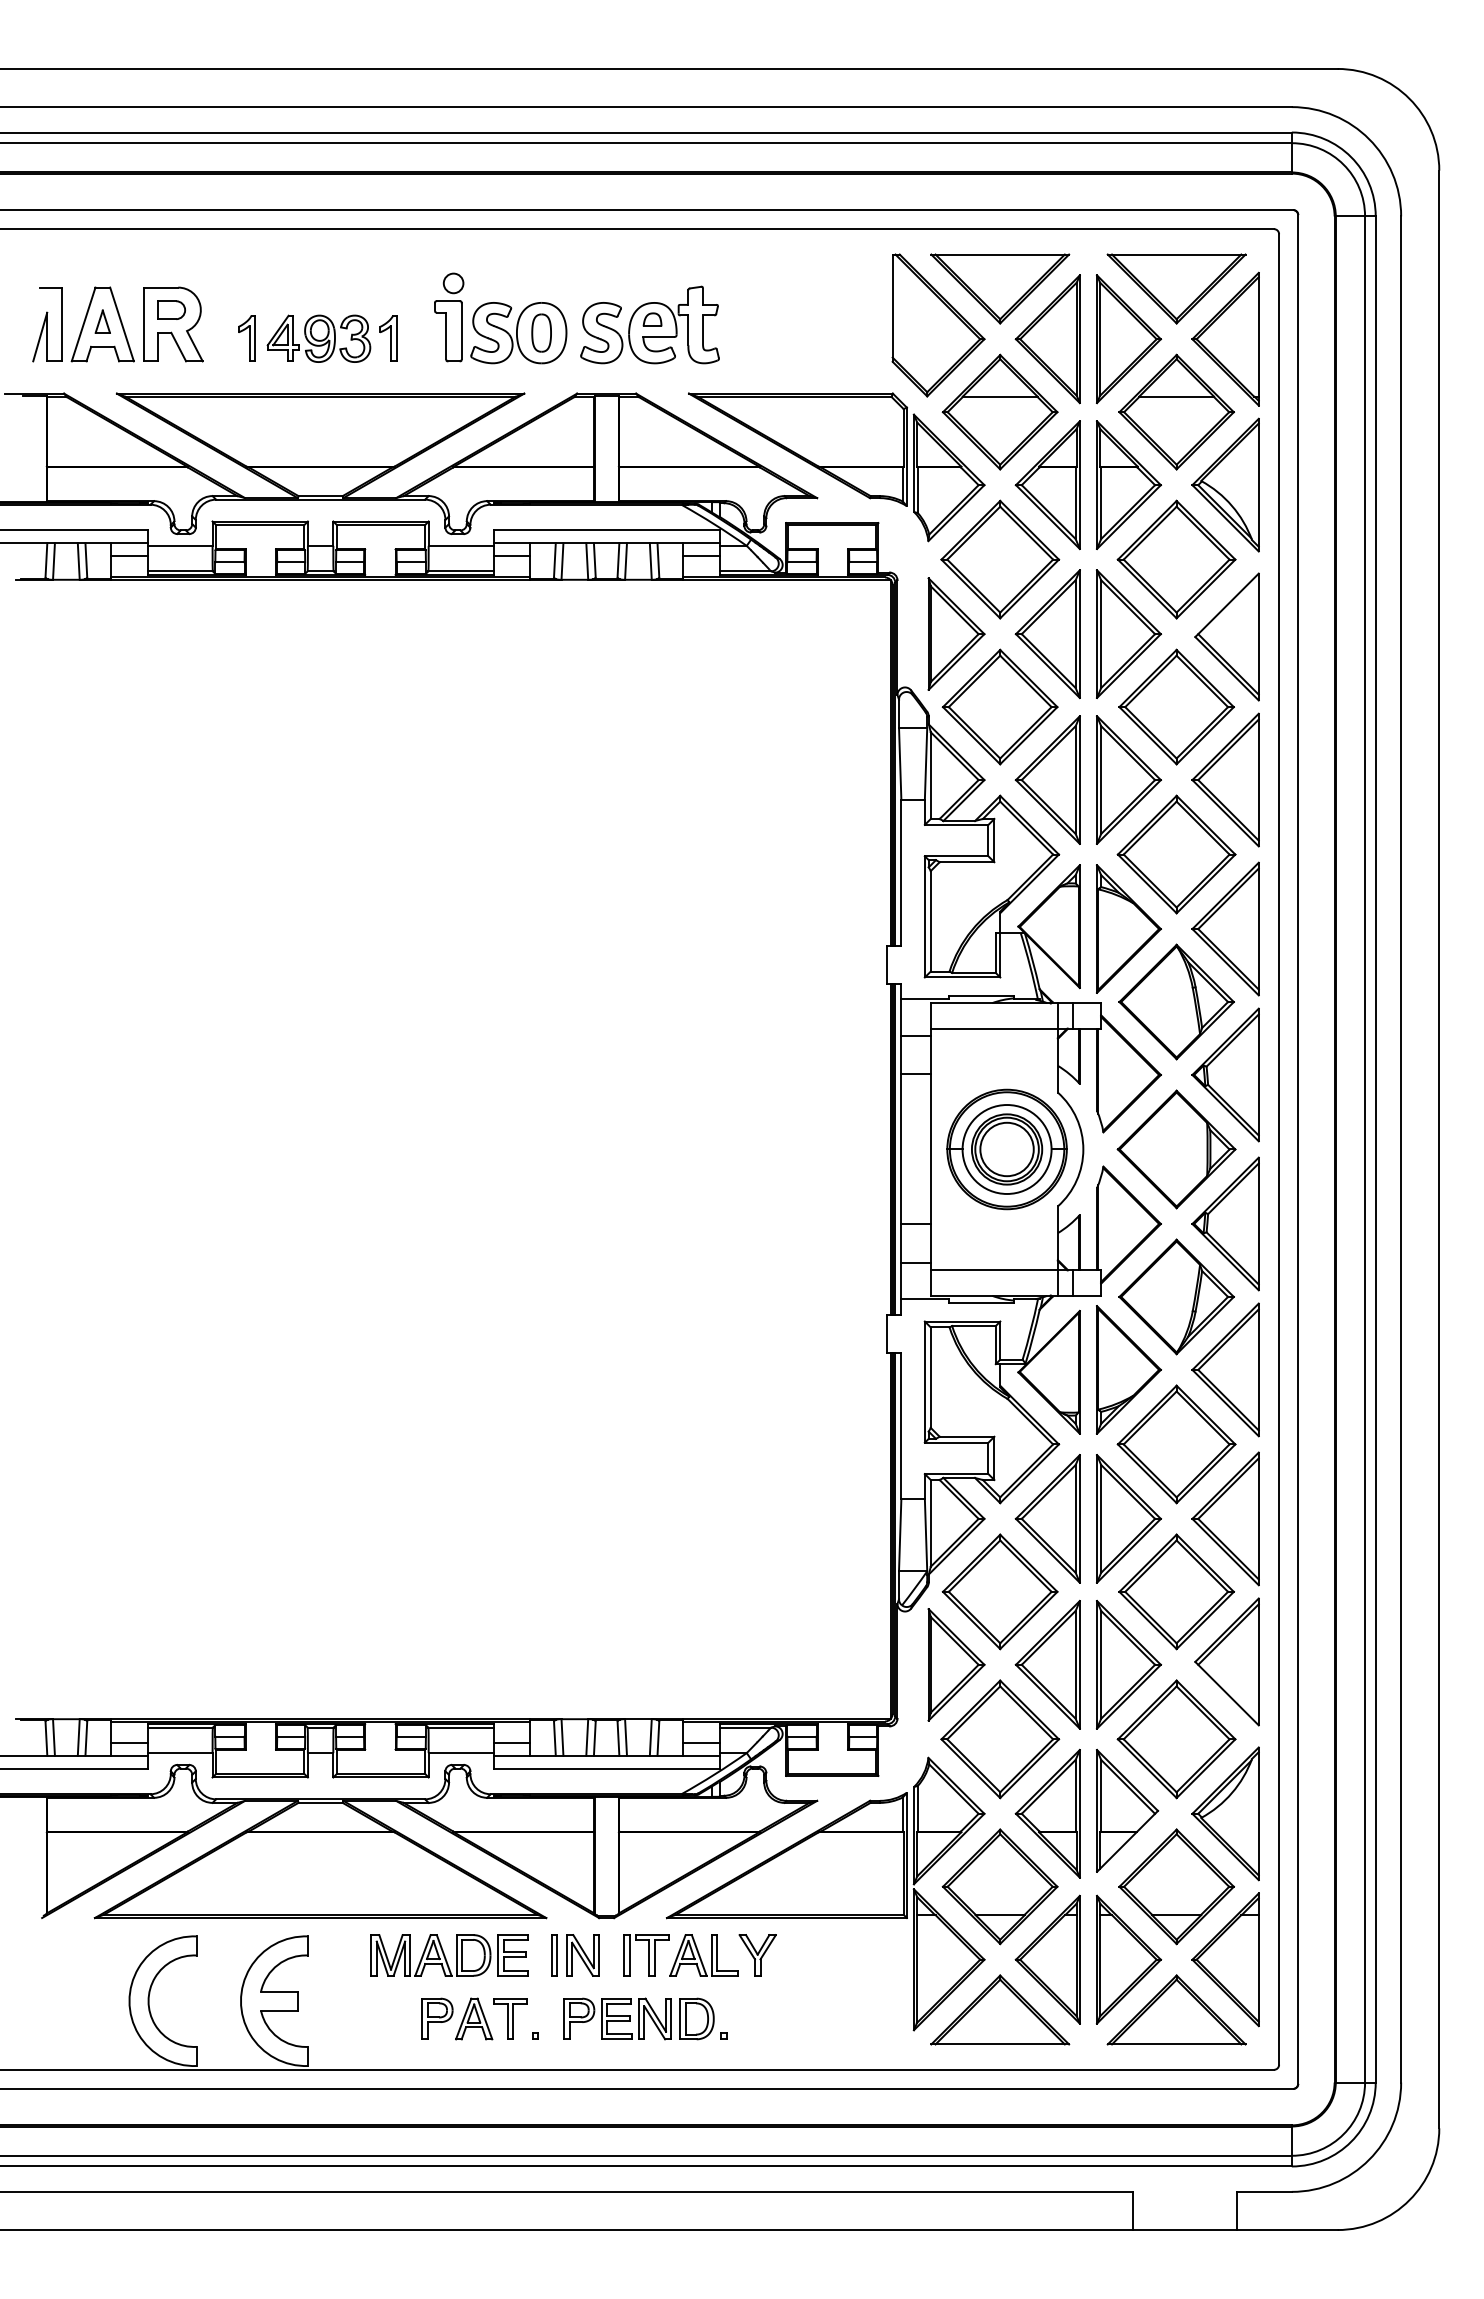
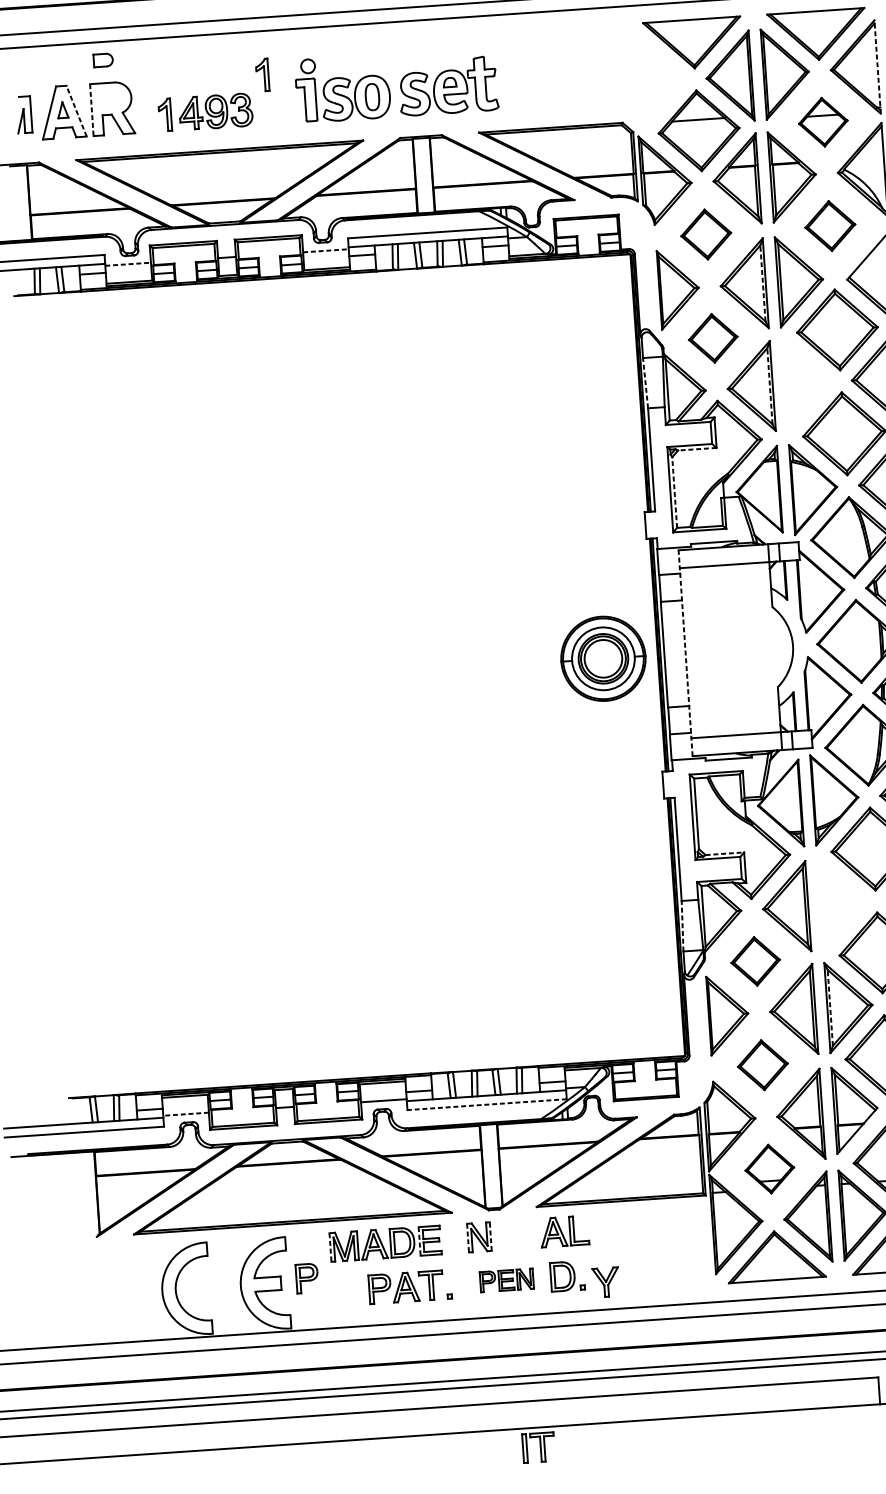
part: (171, 309) -> (103, 59), moved
part: (47, 324) -> (24, 114), size x0.7
line: (122, 324) -> (76, 111), solid -> dashed
line: (143, 324) -> (91, 110), solid -> dashed
part: (938, 325) -> (651, 72), removed
part: (388, 338) -> (262, 75), moved
line: (1258, 338) -> (877, 66), solid -> dashed
part: (1176, 411) -> (823, 121), size x0.6
line: (180, 545) -> (128, 263), solid -> dashed
line: (461, 545) -> (326, 250), solid -> dashed
part: (1000, 559) -> (706, 234), size x0.6
part: (1176, 559) -> (830, 226), size x0.6
line: (1075, 634) -> (762, 283), solid -> dashed
part: (999, 706) -> (712, 338), size x0.6
line: (900, 763) -> (645, 382), solid -> dashed
part: (1128, 779) -> (807, 383), removed
line: (1075, 780) -> (769, 386), solid -> dashed
line: (966, 862) -> (696, 449), solid -> dashed
line: (930, 920) -> (674, 492), solid -> dashed
line: (930, 1149) -> (685, 653), solid -> dashed
part: (1006, 1149) -> (603, 658), moved
line: (967, 1436) -> (725, 853), solid -> dashed
part: (1128, 1518) -> (842, 903), removed
line: (900, 1535) -> (682, 926), solid -> dashed
part: (999, 1591) -> (755, 961), size x0.6
line: (1101, 1664) -> (830, 1007), solid -> dashed
part: (1000, 1739) -> (763, 1065), size x0.6
line: (179, 1753) -> (185, 1114), solid -> dashed
line: (606, 1768) -> (487, 1104), solid -> dashed
part: (999, 1886) -> (769, 1168), size x0.6
line: (599, 1954) -> (491, 1235), solid -> dashed
line: (371, 1955) -> (330, 1247), solid -> dashed
line: (498, 1955) -> (419, 1241), solid -> dashed
part: (554, 1955) -> (459, 1238), removed
line: (566, 1955) -> (467, 1238), solid -> dashed
part: (646, 1955) -> (538, 1447), moved
part: (757, 1955) -> (605, 1282), moved
part: (335, 1996) -> (307, 1278), added
part: (617, 2018) -> (506, 1280), size x0.7

